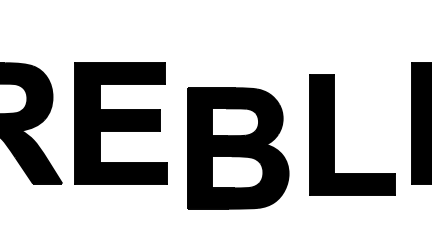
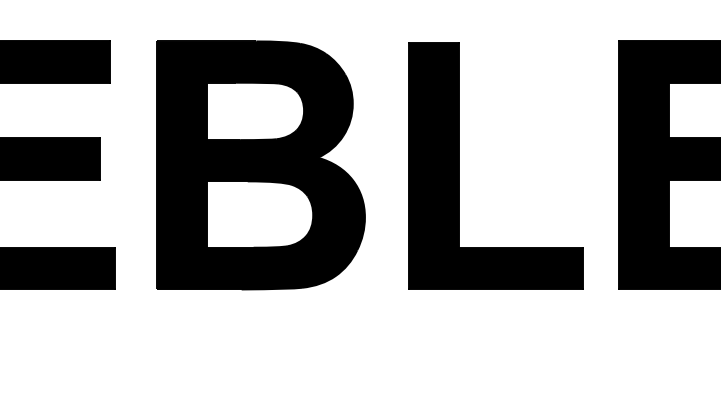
part: (334, 134) -> (459, 165), moved
part: (238, 148) -> (261, 165), moved

